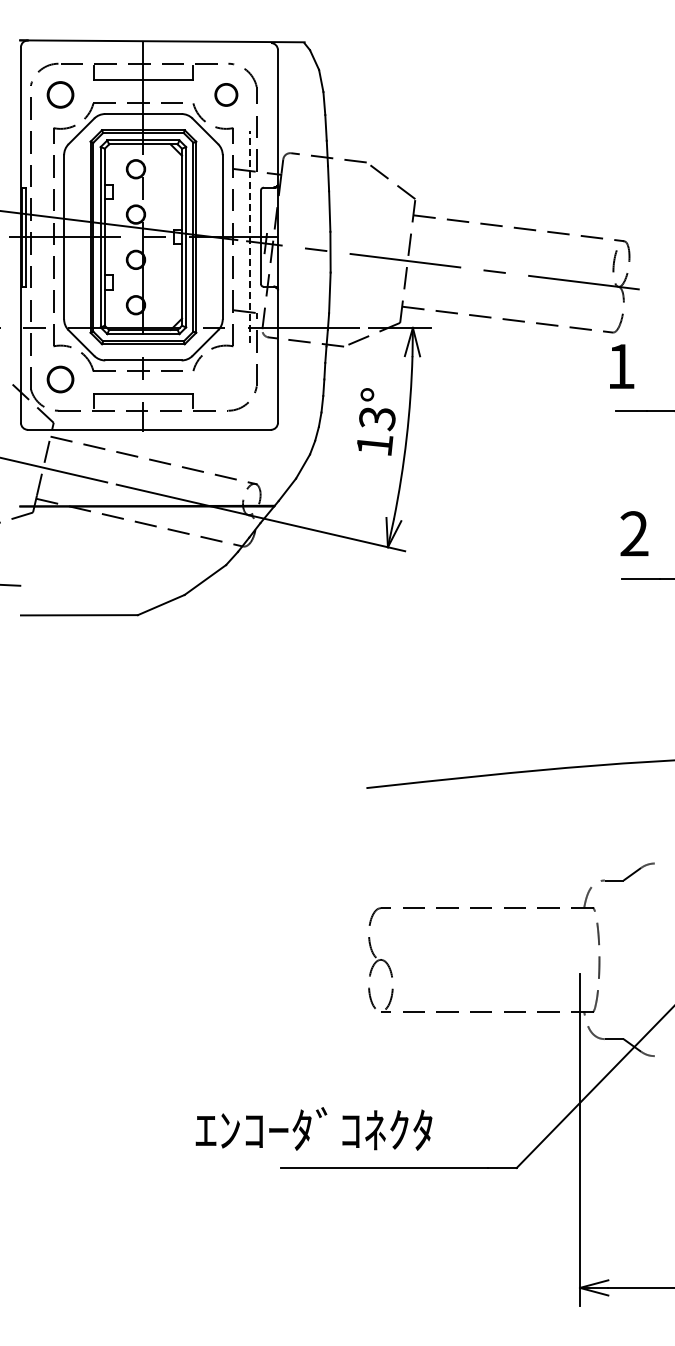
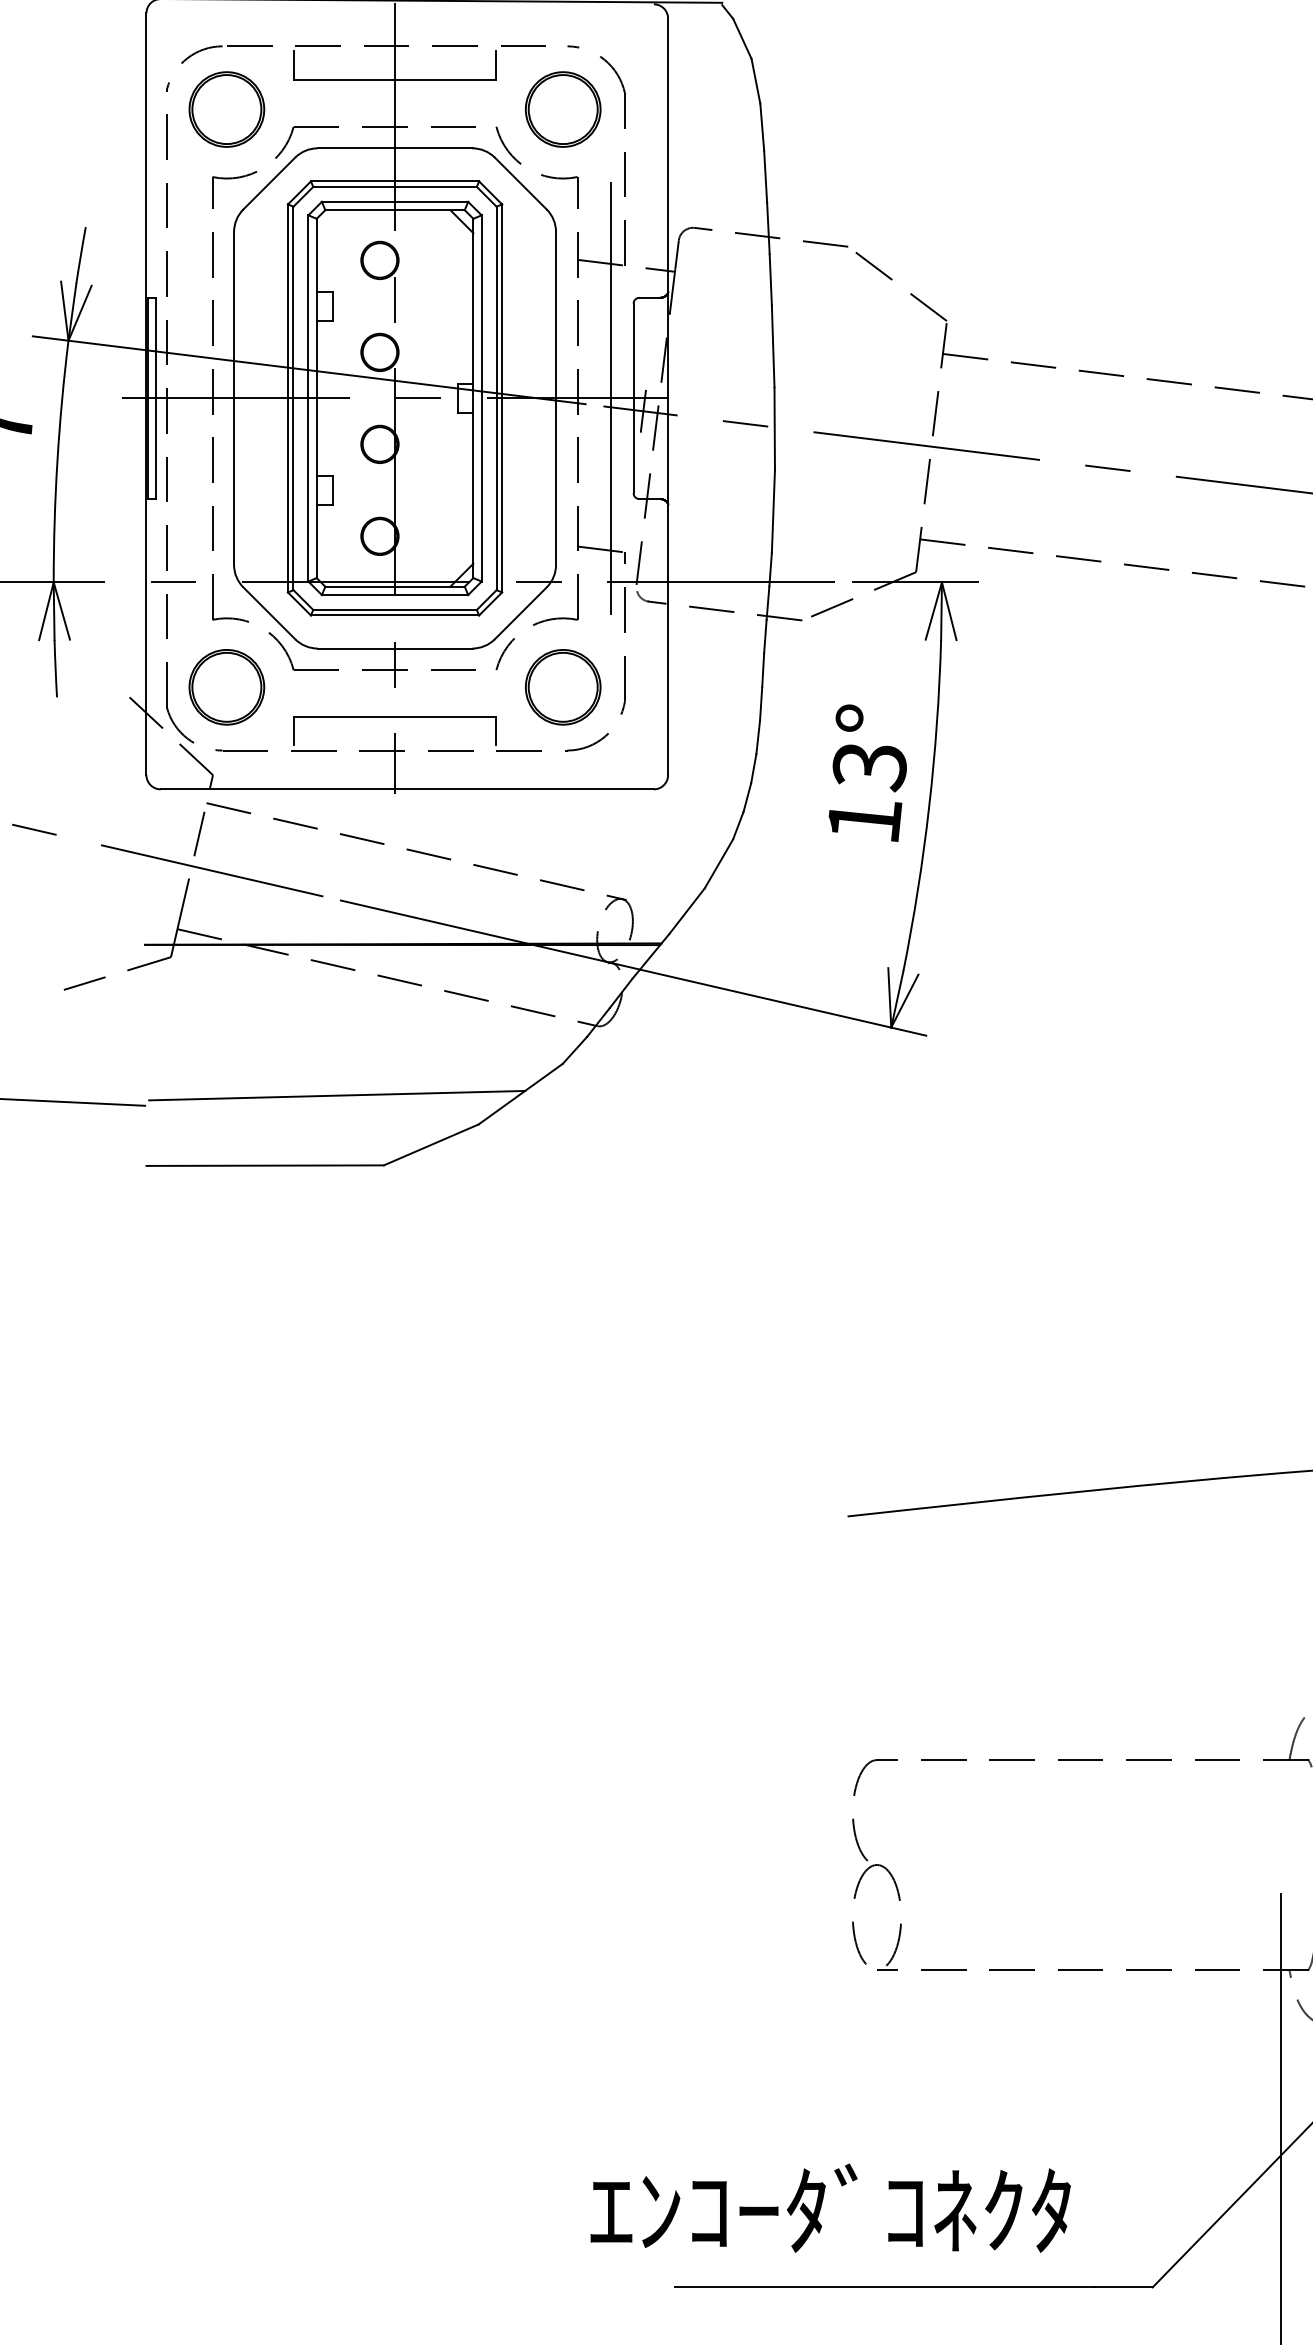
part: (60, 94) -> (226, 108), size x1.43
part: (226, 94) -> (563, 108), size x1.67
line: (249, 236) -> (610, 396), dashed -> solid
circle: (60, 379) -> (226, 687), size x1.43
circle: (226, 379) -> (563, 687), added
line: (114, 580) -> (336, 1095), added
text: (313, 1128) -> (829, 2207), moved

